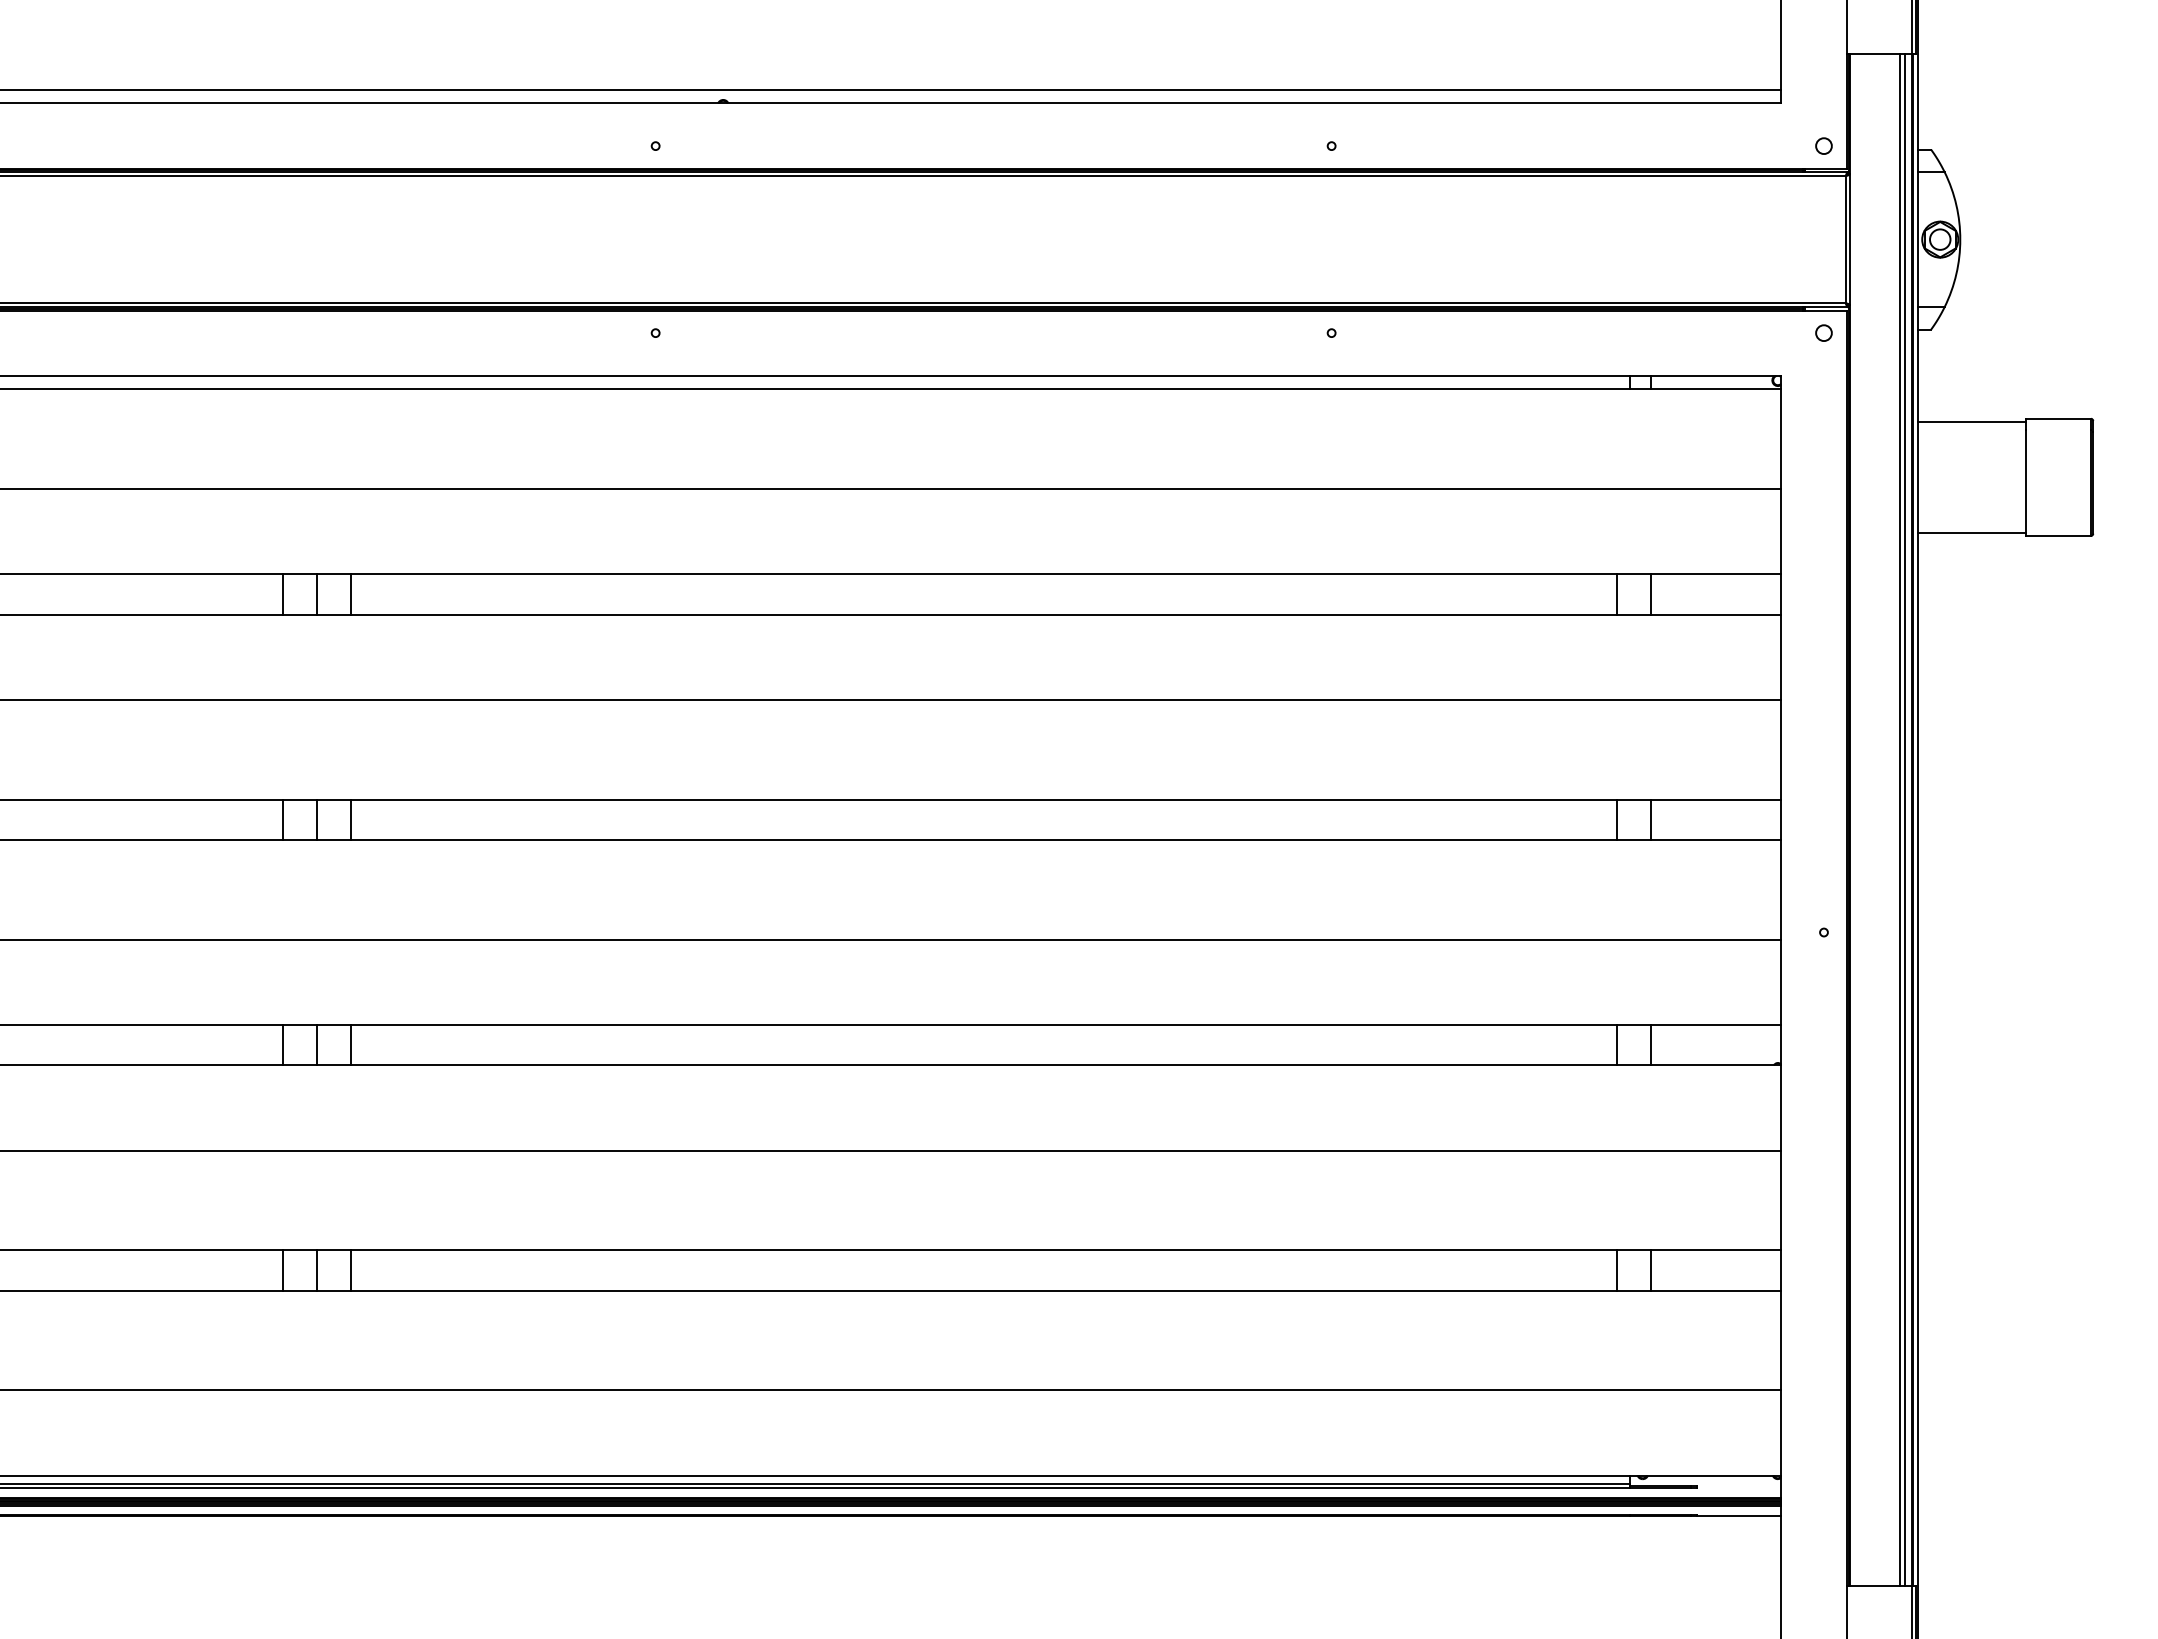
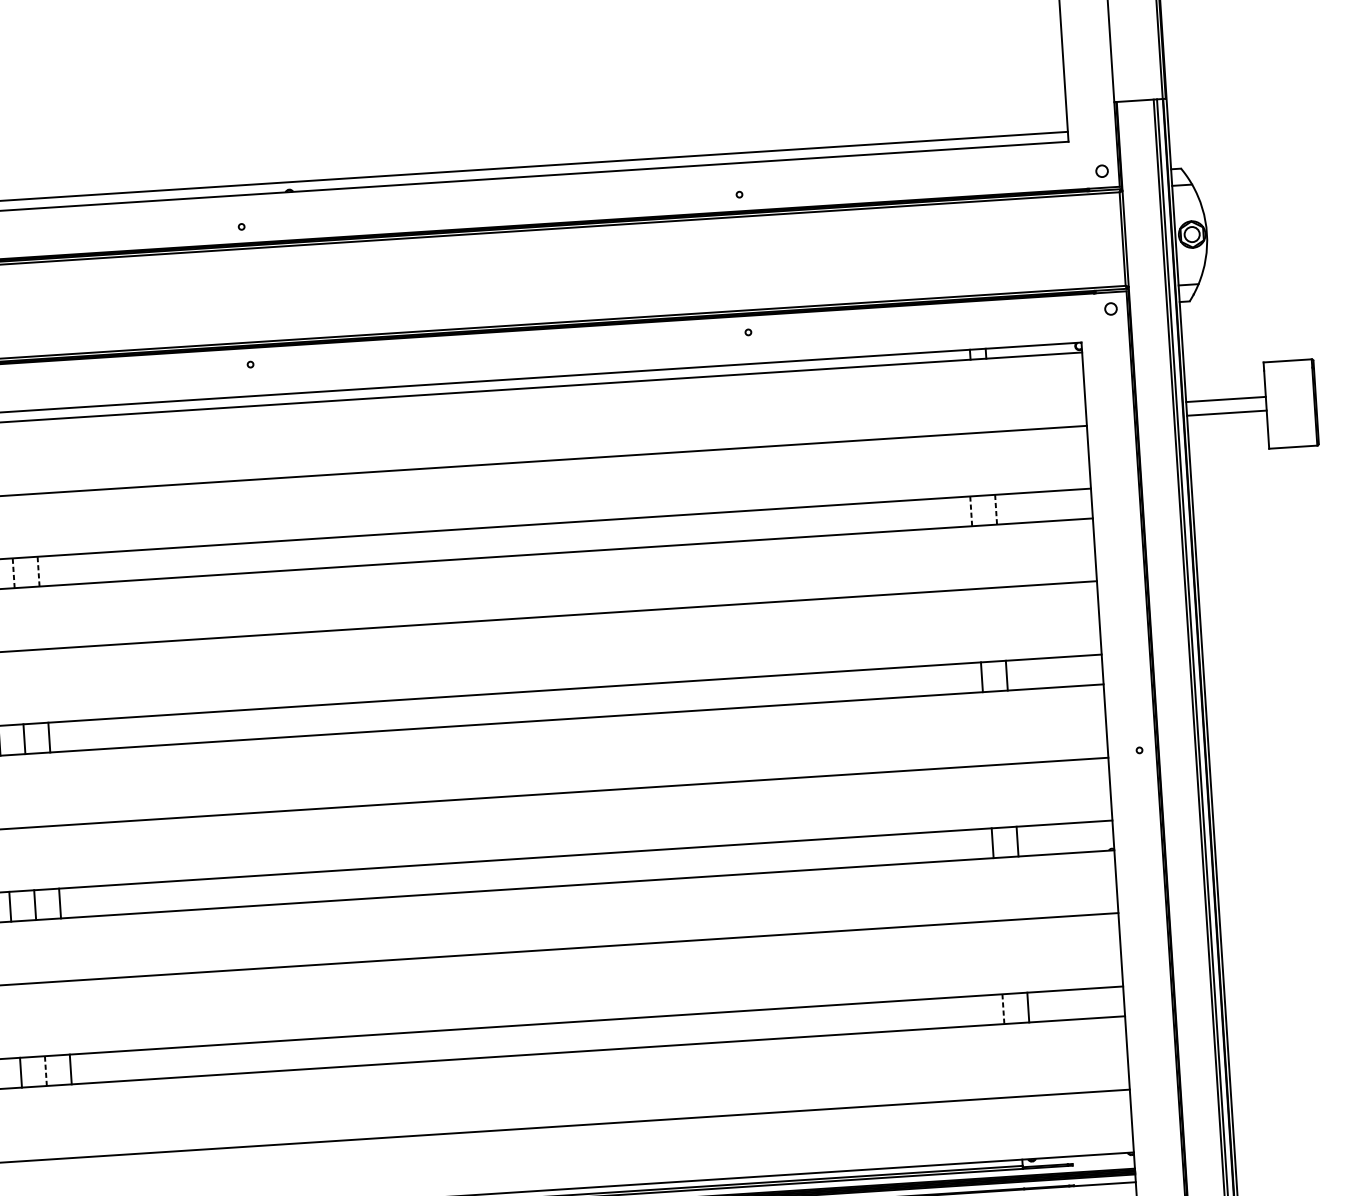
line: (1971, 422) -> (1226, 413), moved
line: (1971, 532) -> (1225, 399), moved
line: (317, 594) -> (13, 573), solid -> dashed
line: (350, 594) -> (38, 571), solid -> dashed
line: (1617, 595) -> (971, 512), solid -> dashed
line: (1651, 595) -> (996, 510), solid -> dashed
line: (317, 1270) -> (46, 1071), solid -> dashed
line: (1617, 1271) -> (1003, 1009), solid -> dashed

